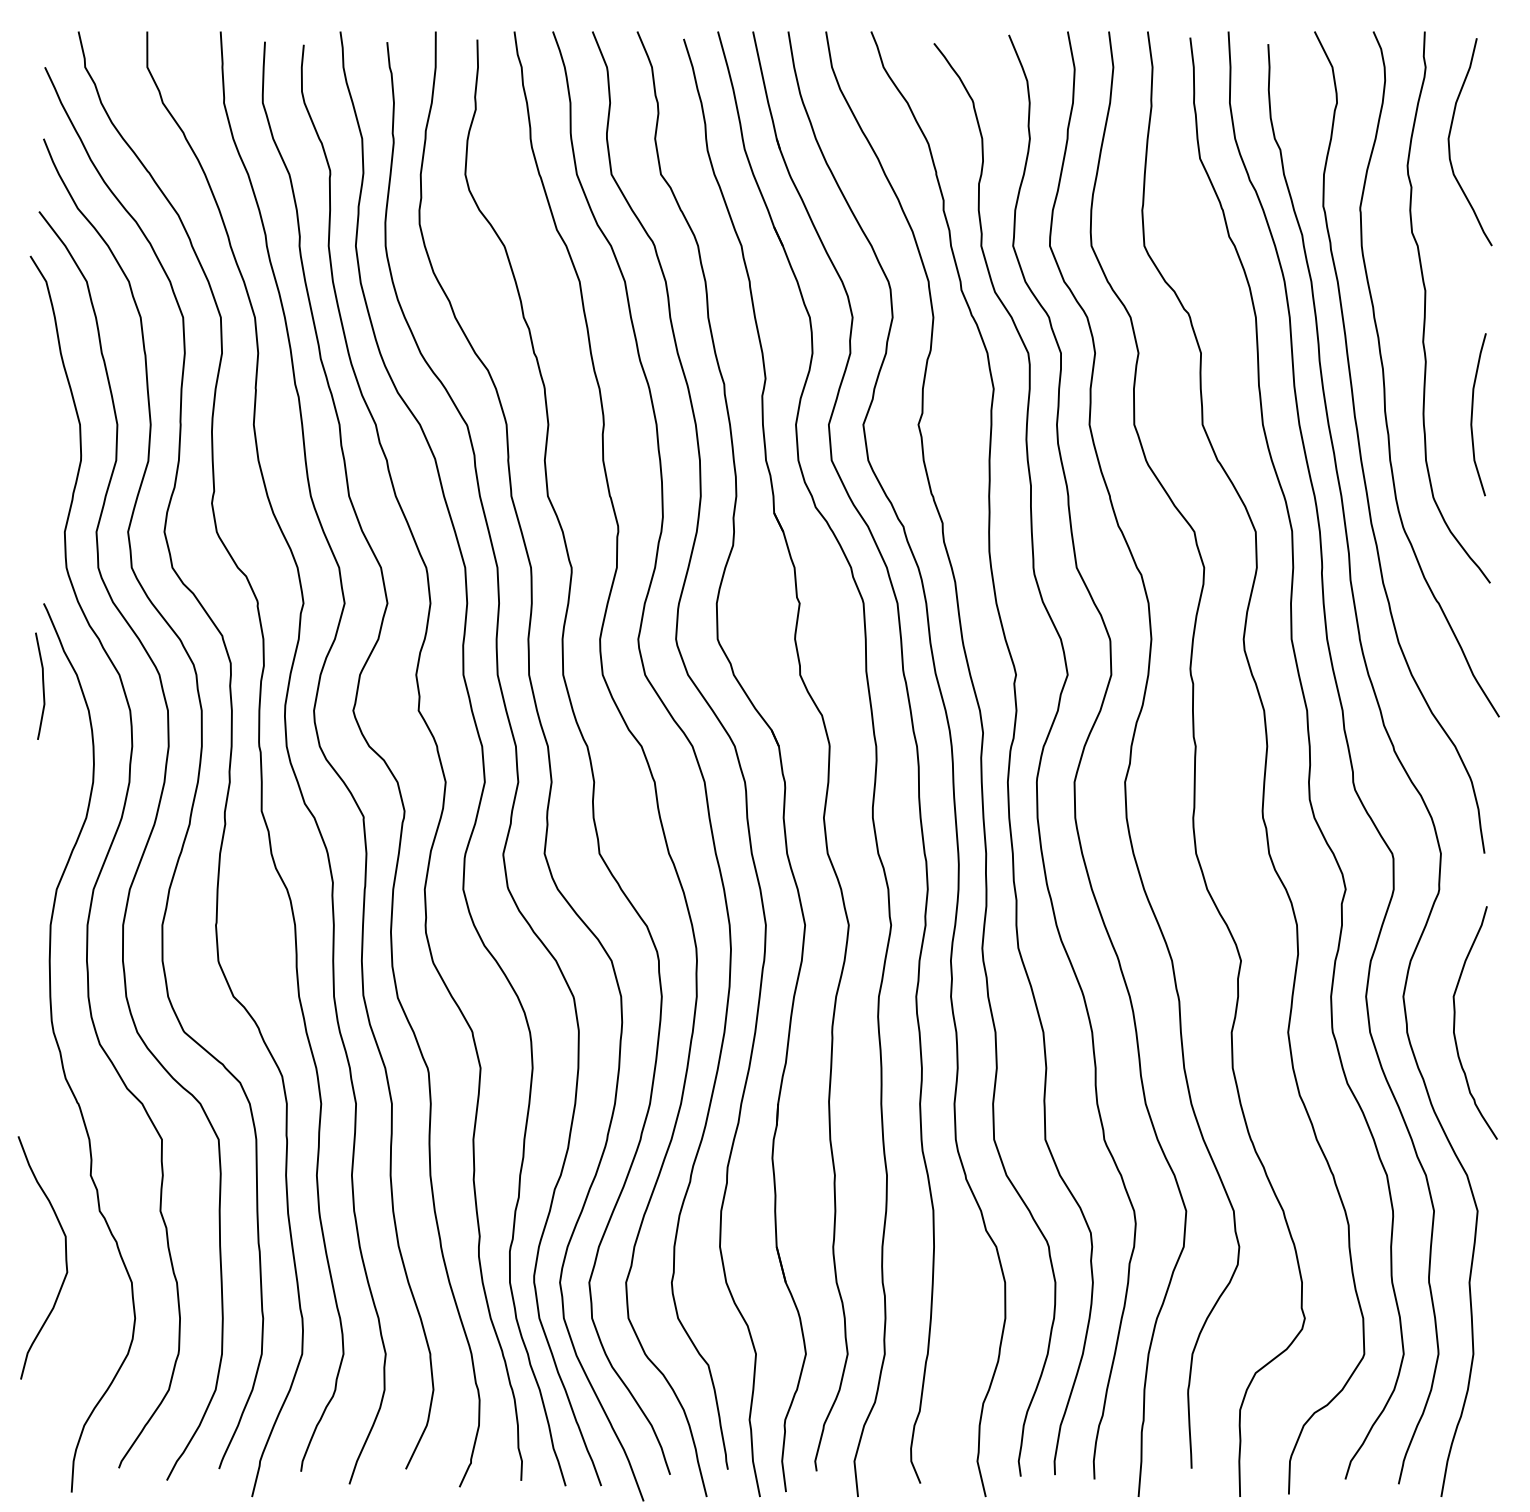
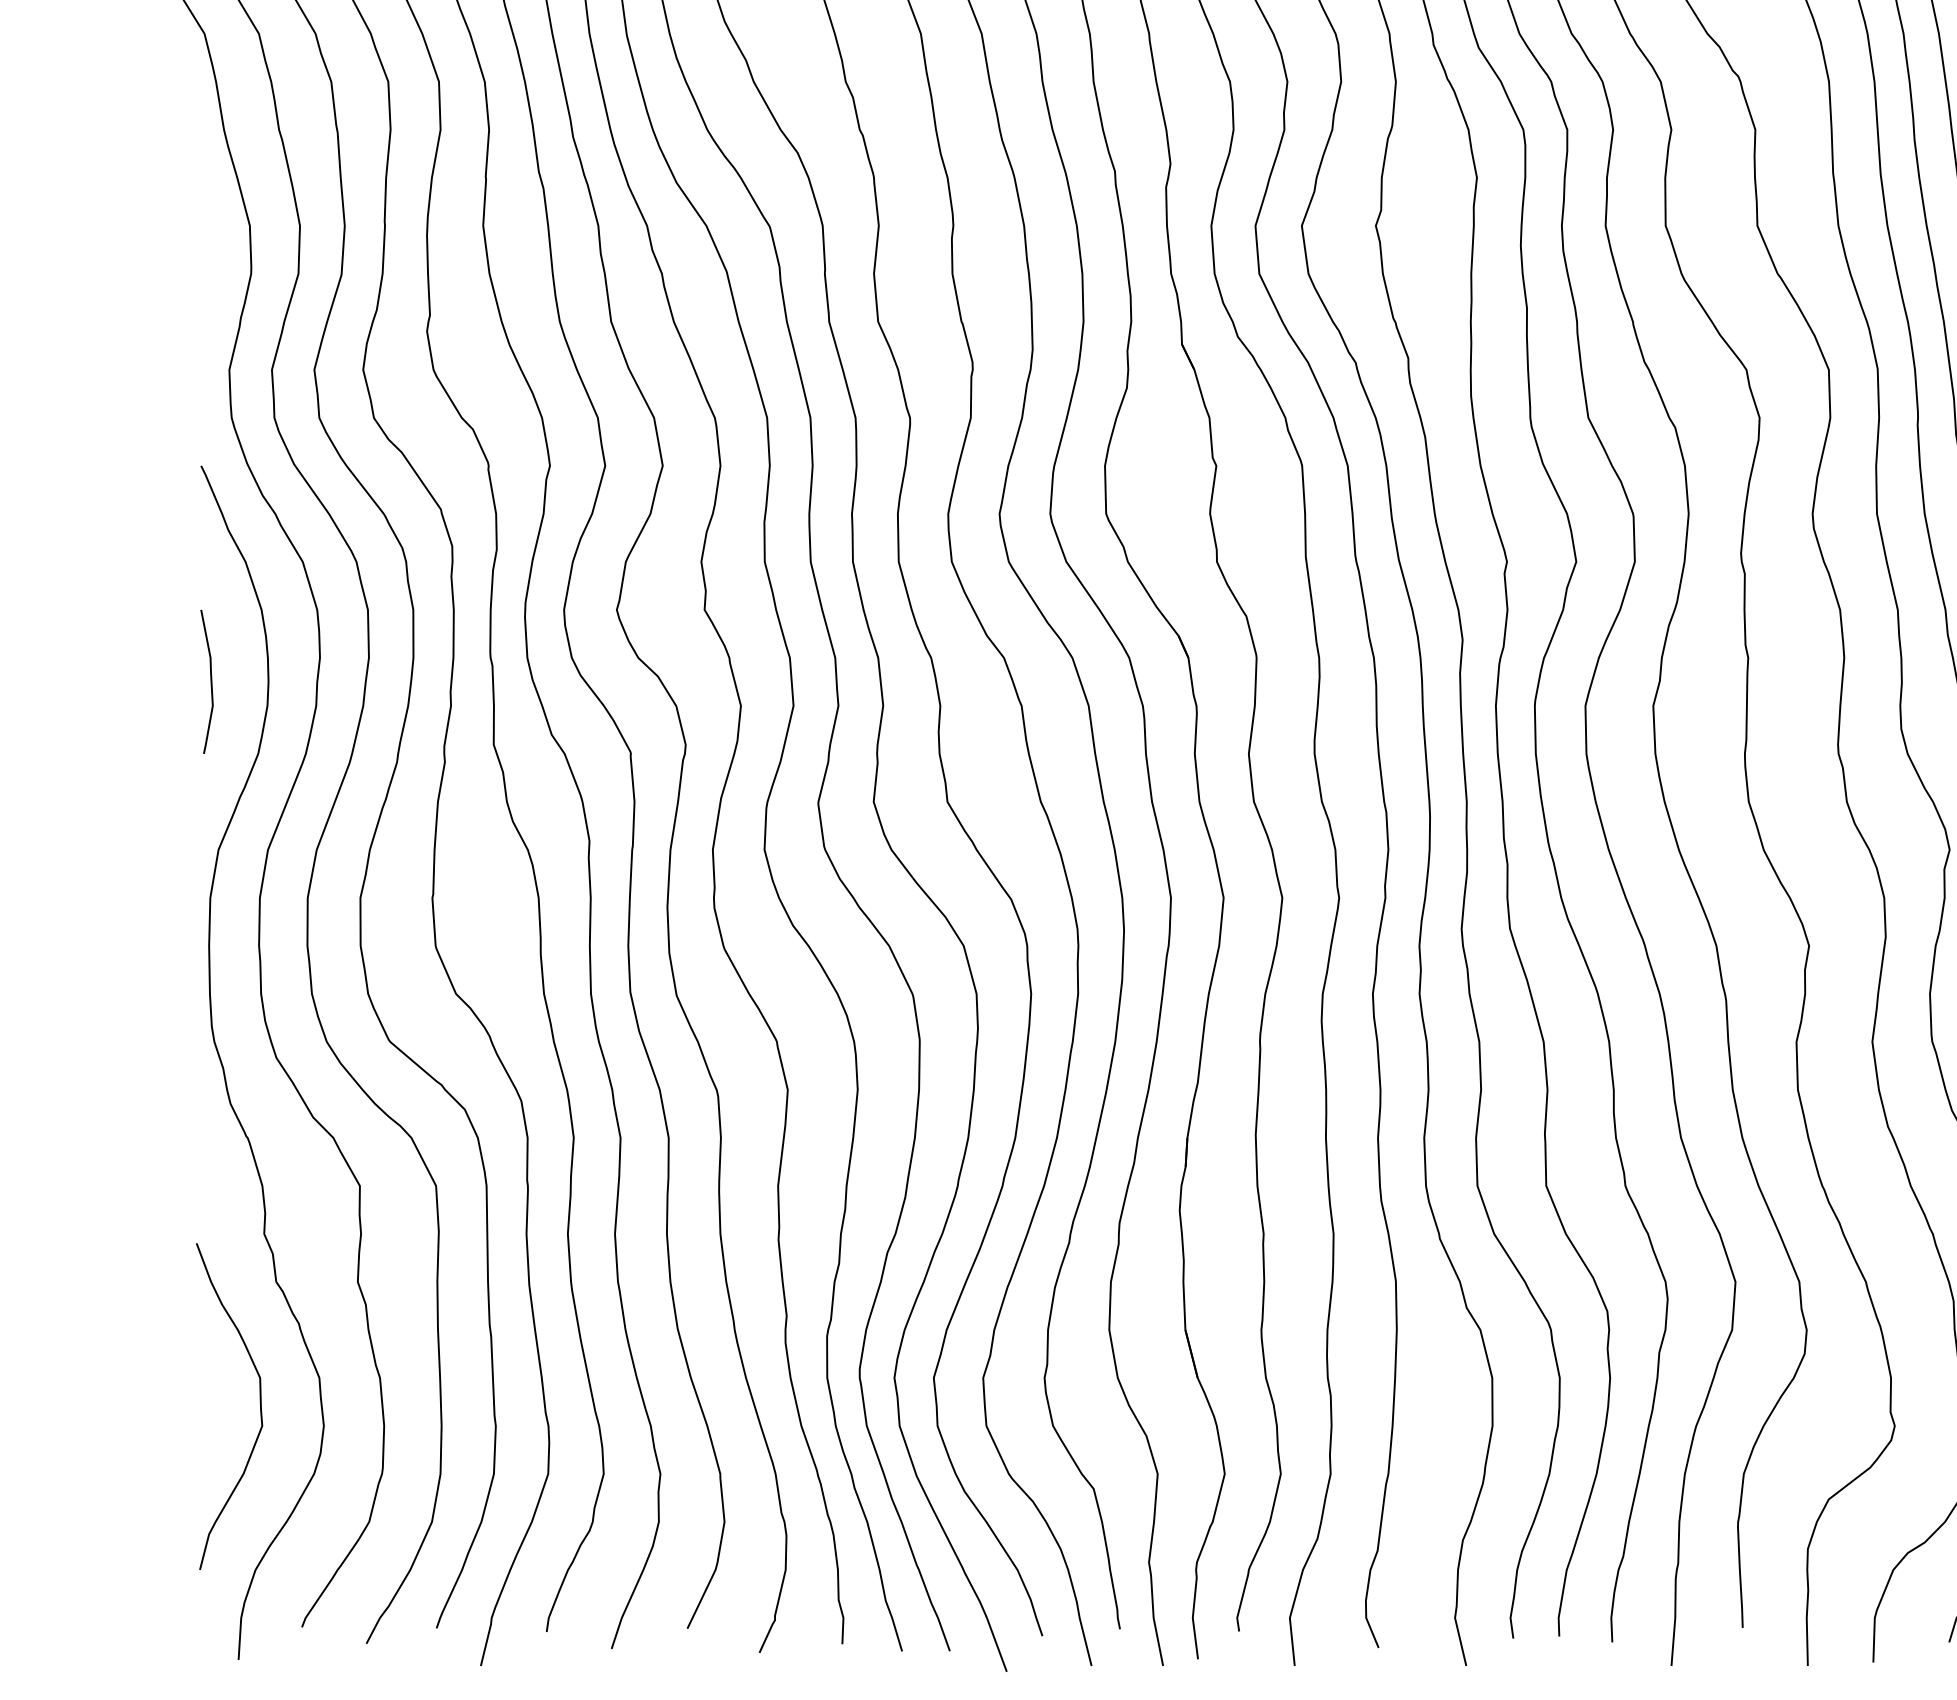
curve: (42, 685) -> (210, 680), moved
curve: (65, 1257) -> (259, 1406), moved

